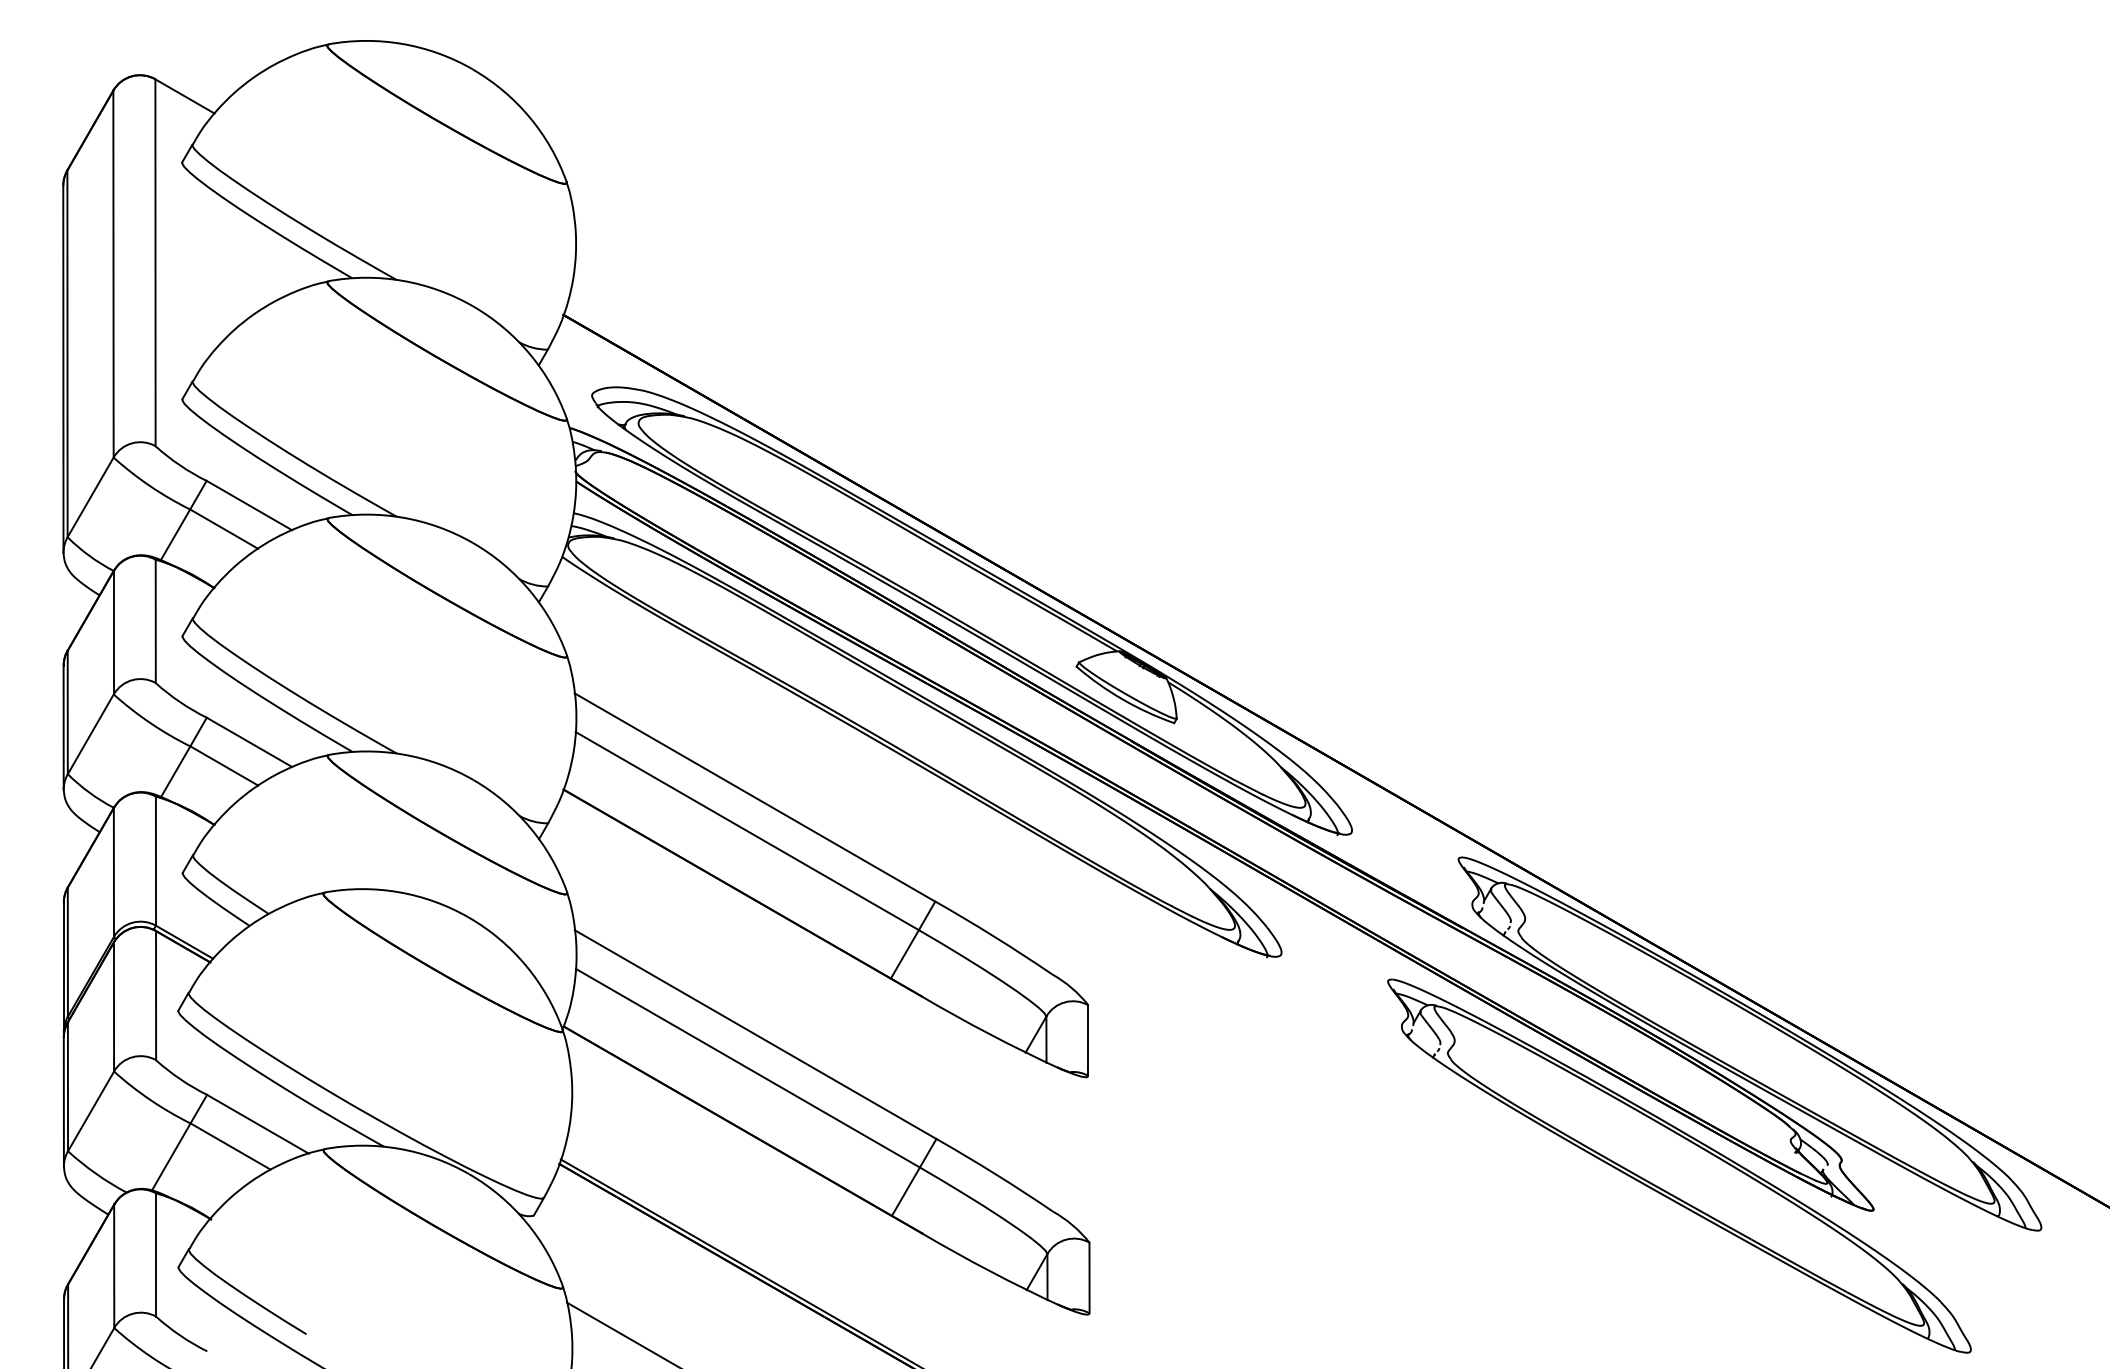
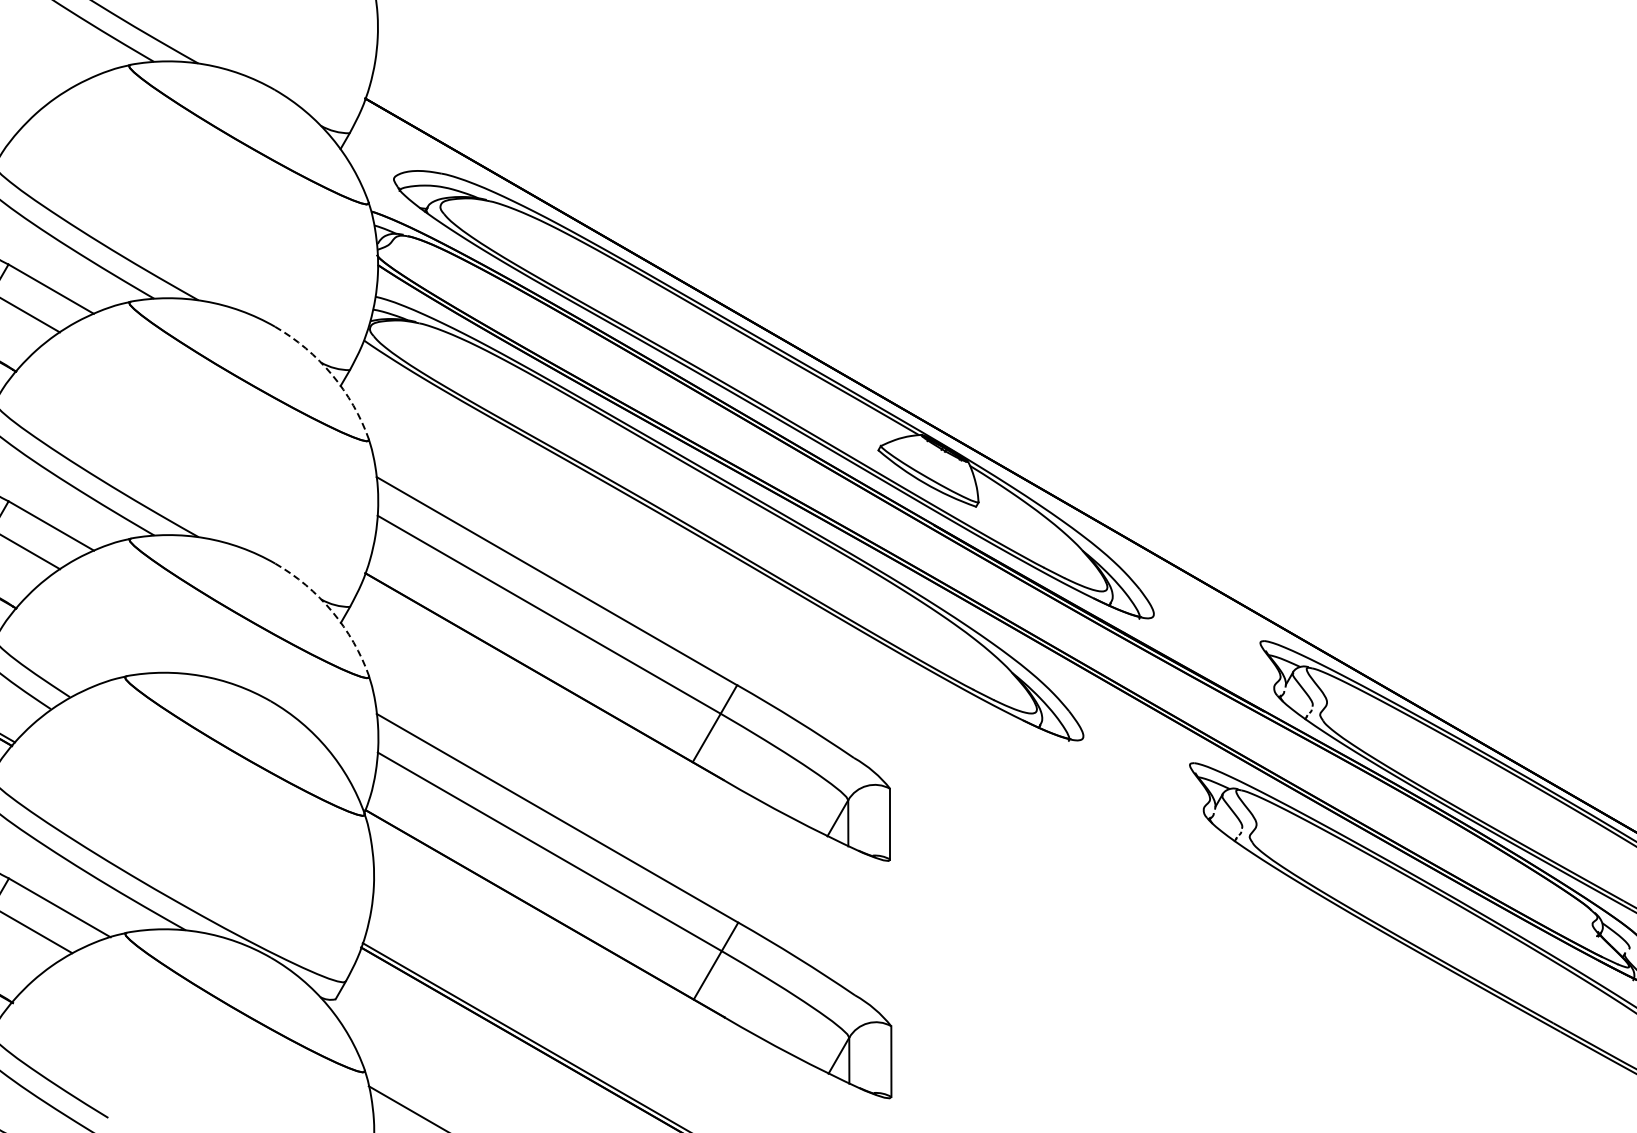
arc: (530, 591) -> (332, 375), solid -> dashed
arc: (530, 828) -> (332, 612), solid -> dashed

